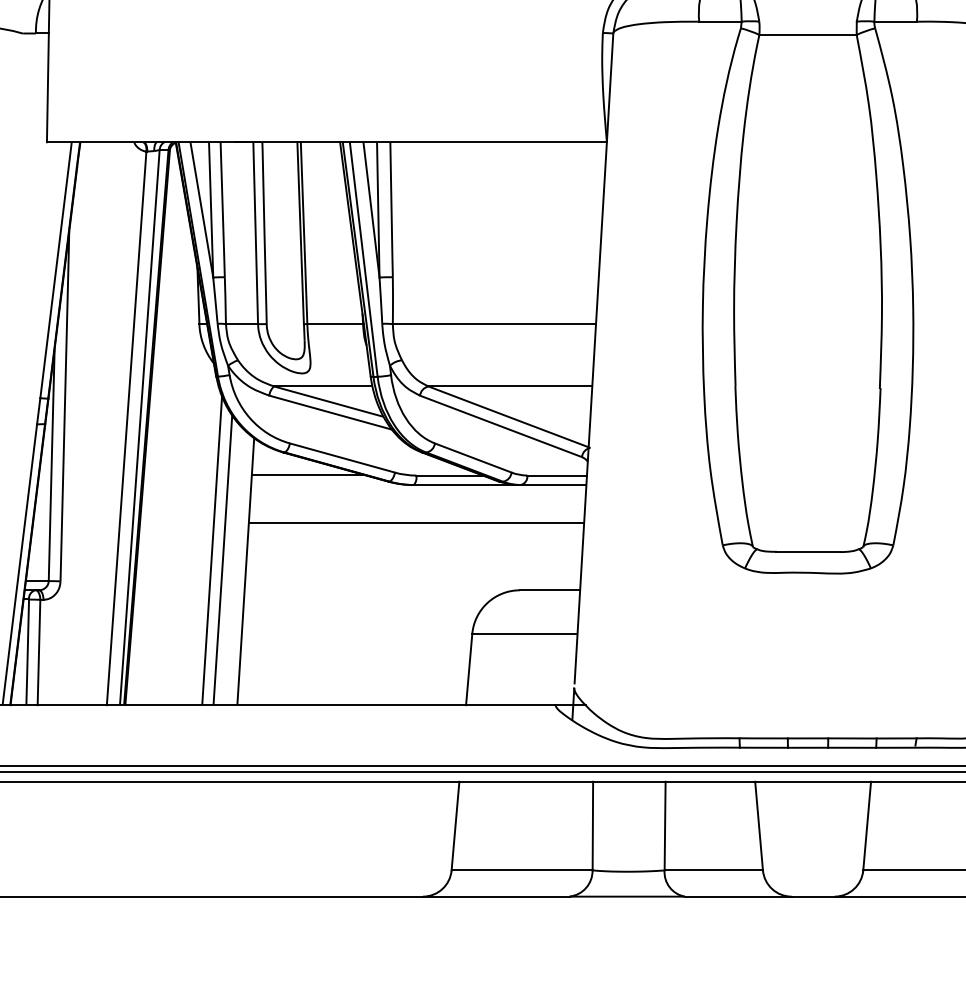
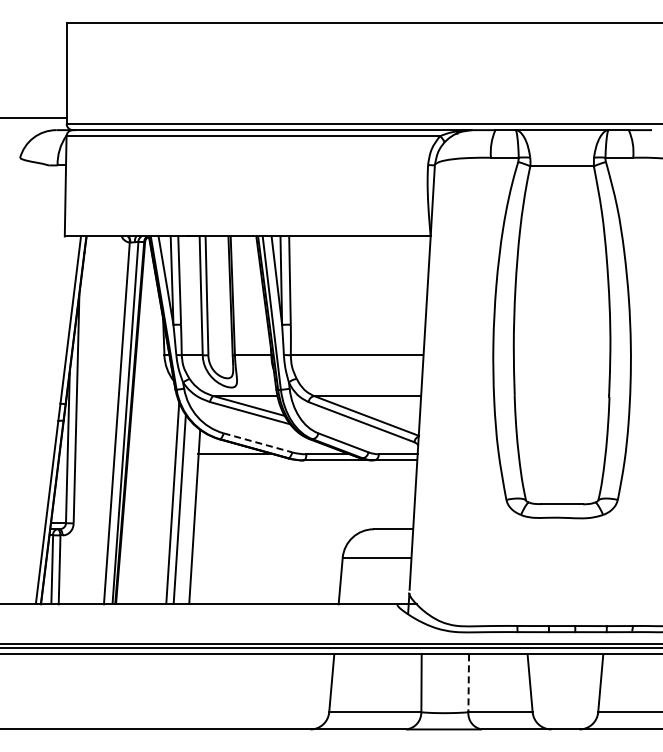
line: (341, 457) -> (257, 442), solid -> dashed
line: (415, 523) -> (305, 485), removed
line: (664, 826) -> (468, 683), solid -> dashed

